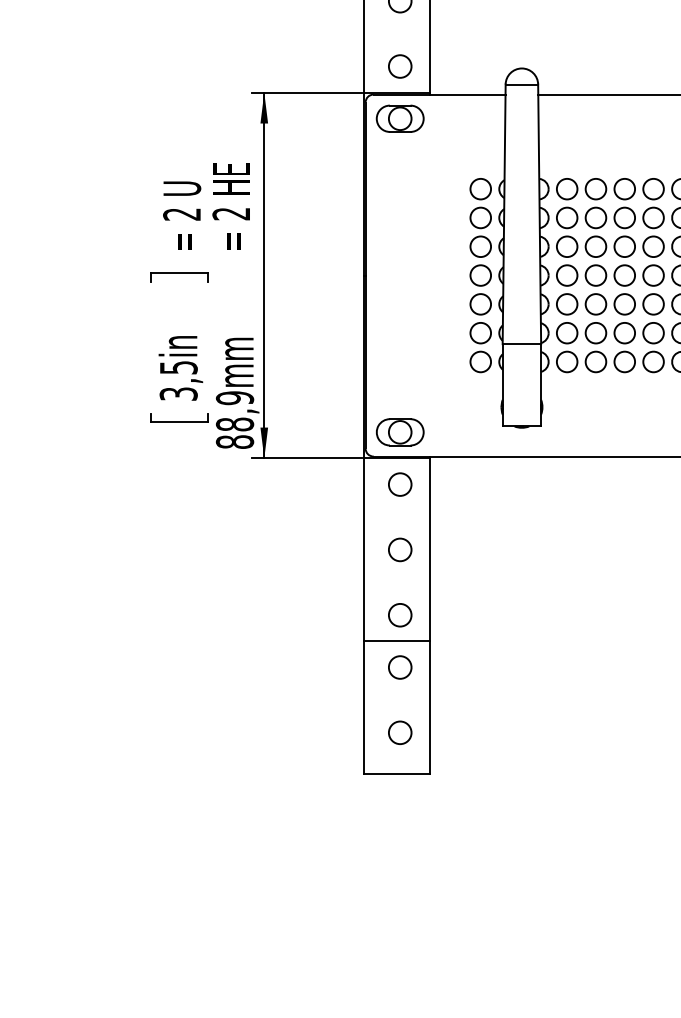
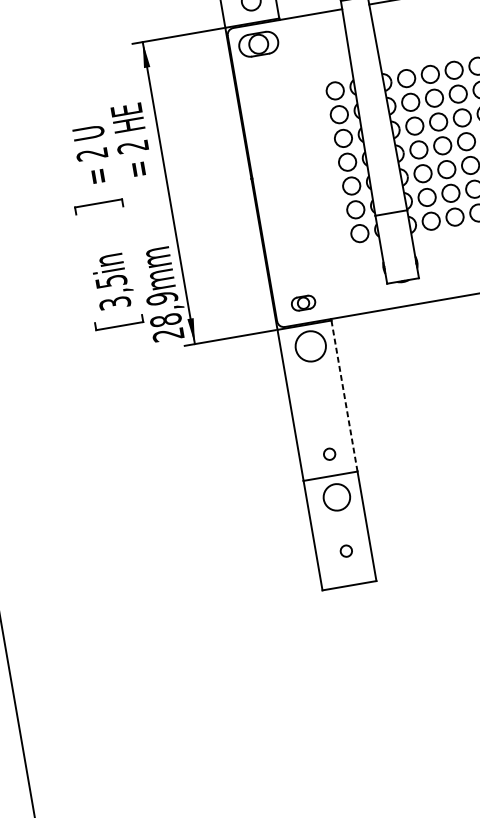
part: (400, 432) -> (303, 303), size x0.6
text: (235, 441) -> (168, 334), 88,9mm -> 28,9mm
circle: (400, 484) -> (311, 346), size x1.6
circle: (400, 549) -> (320, 399), removed
line: (429, 550) -> (344, 396), solid -> dashed
circle: (400, 615) -> (329, 454), size x0.6
circle: (400, 667) -> (337, 497), size x1.4
circle: (400, 732) -> (346, 550), size x0.6

